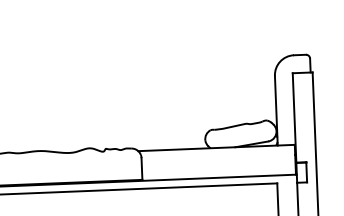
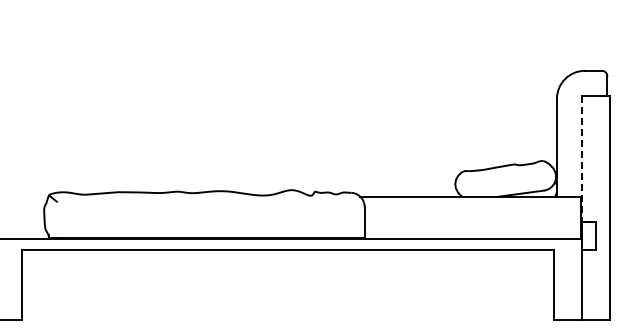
line: (294, 118) -> (582, 159), solid -> dashed

